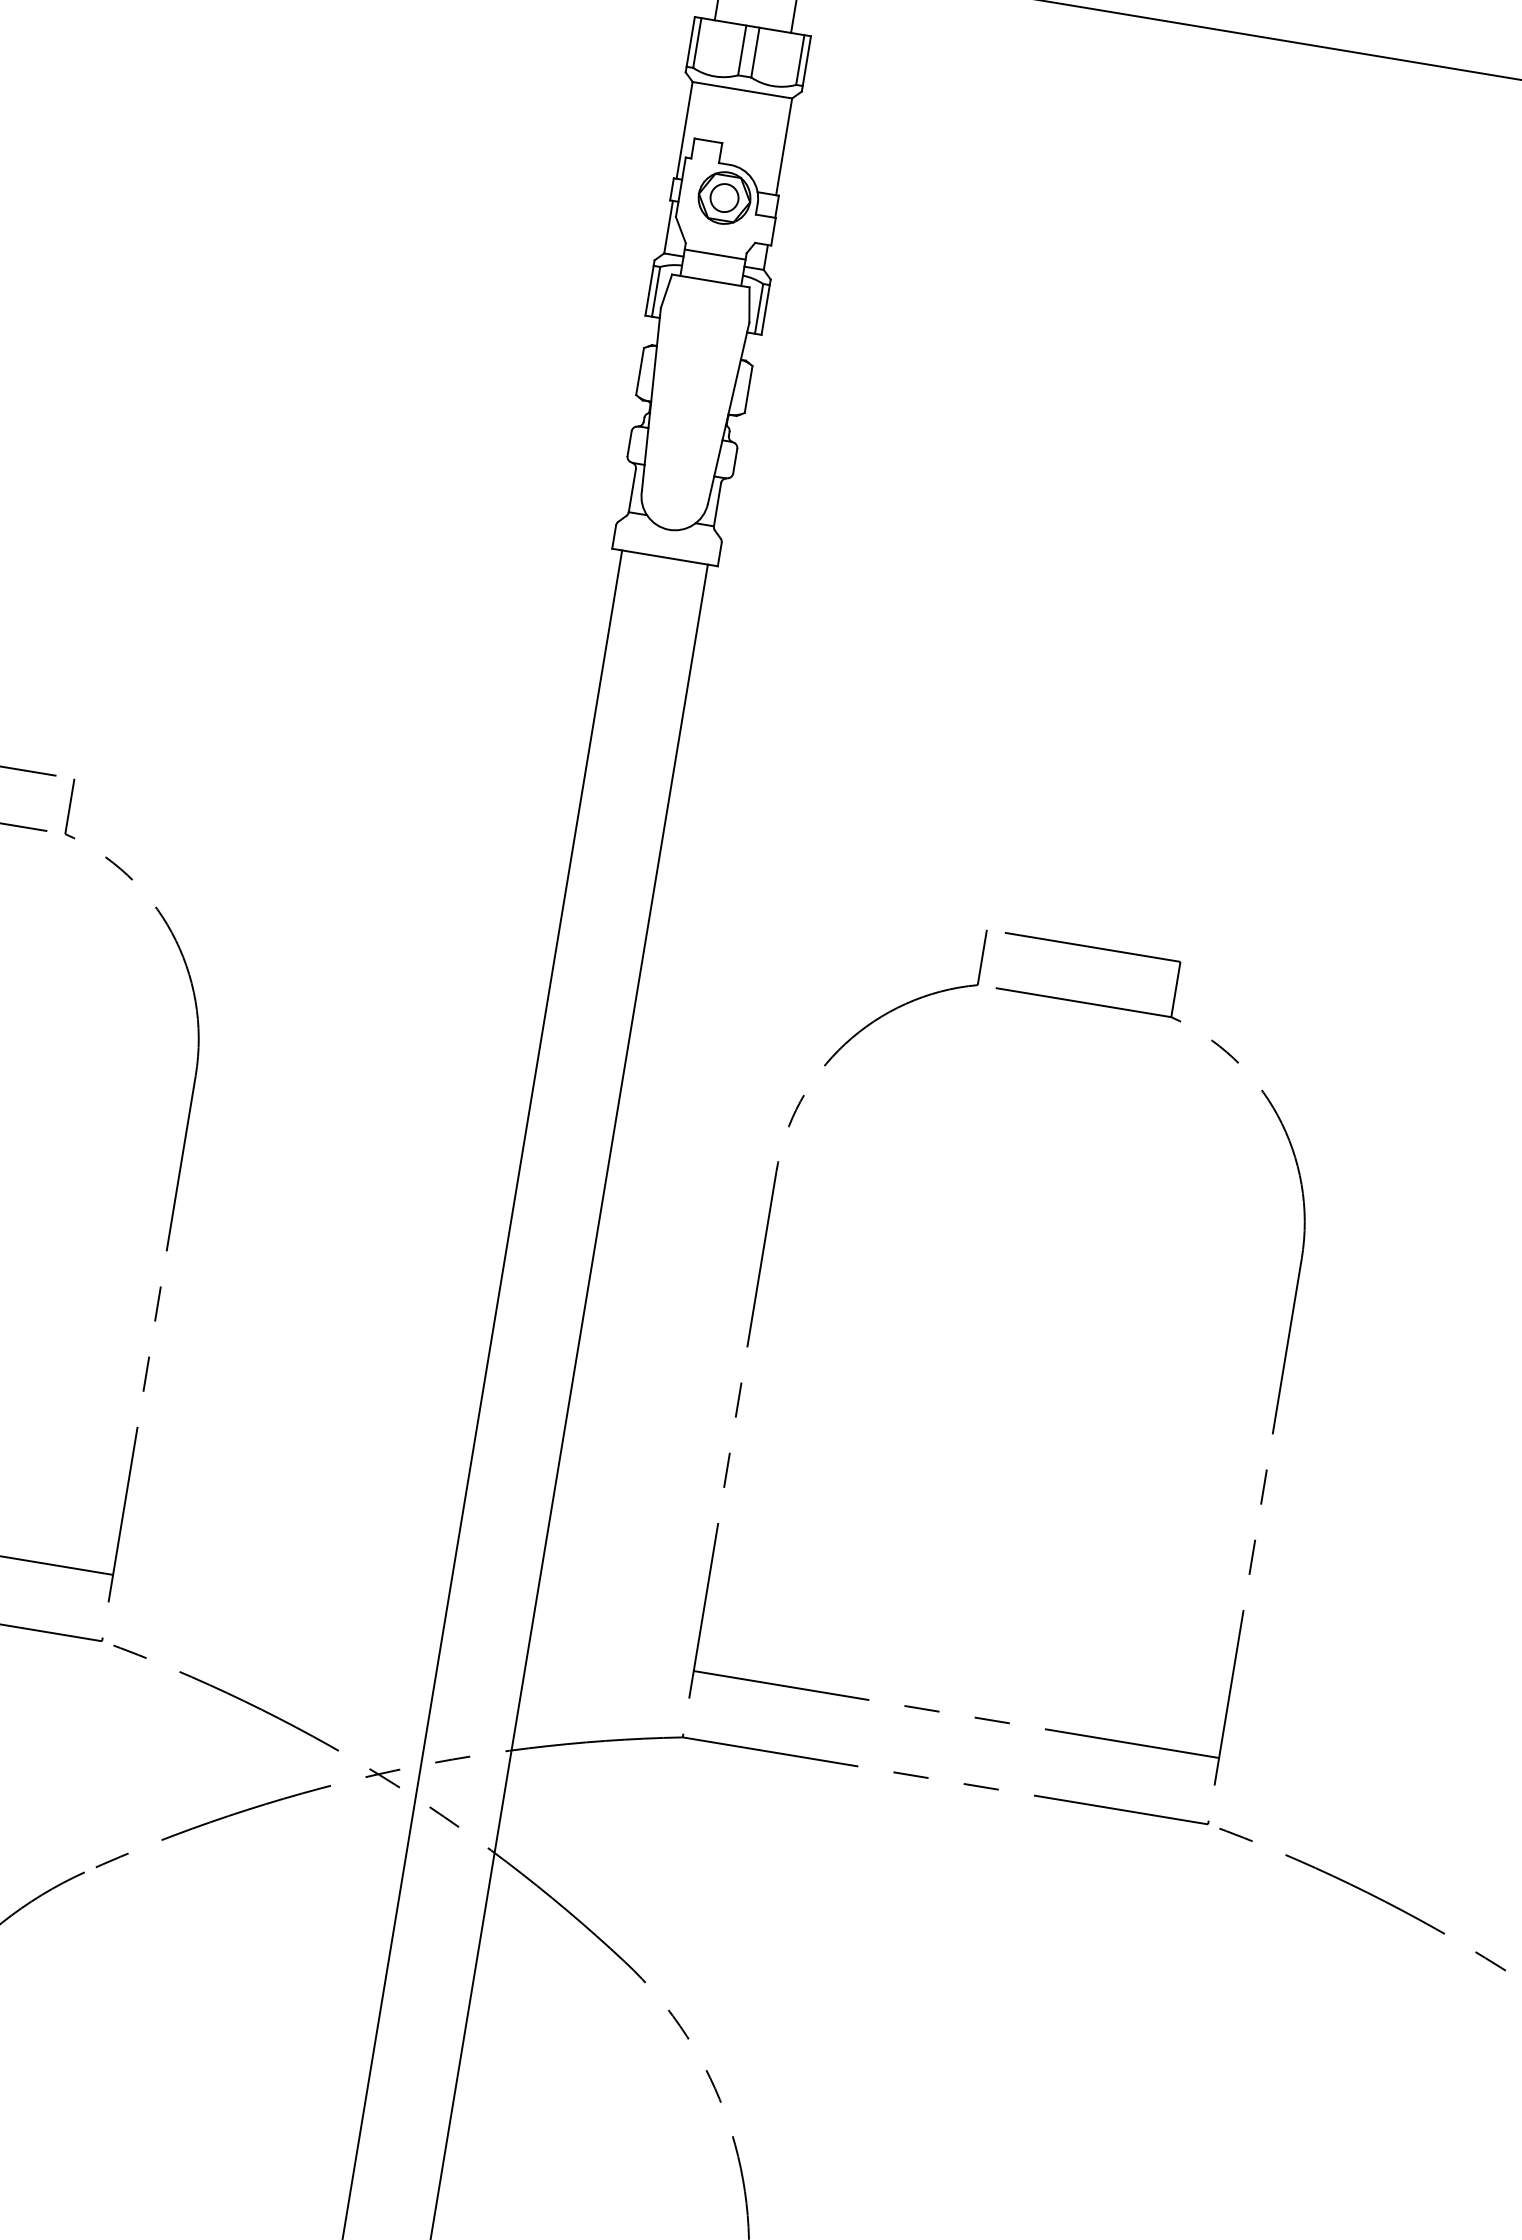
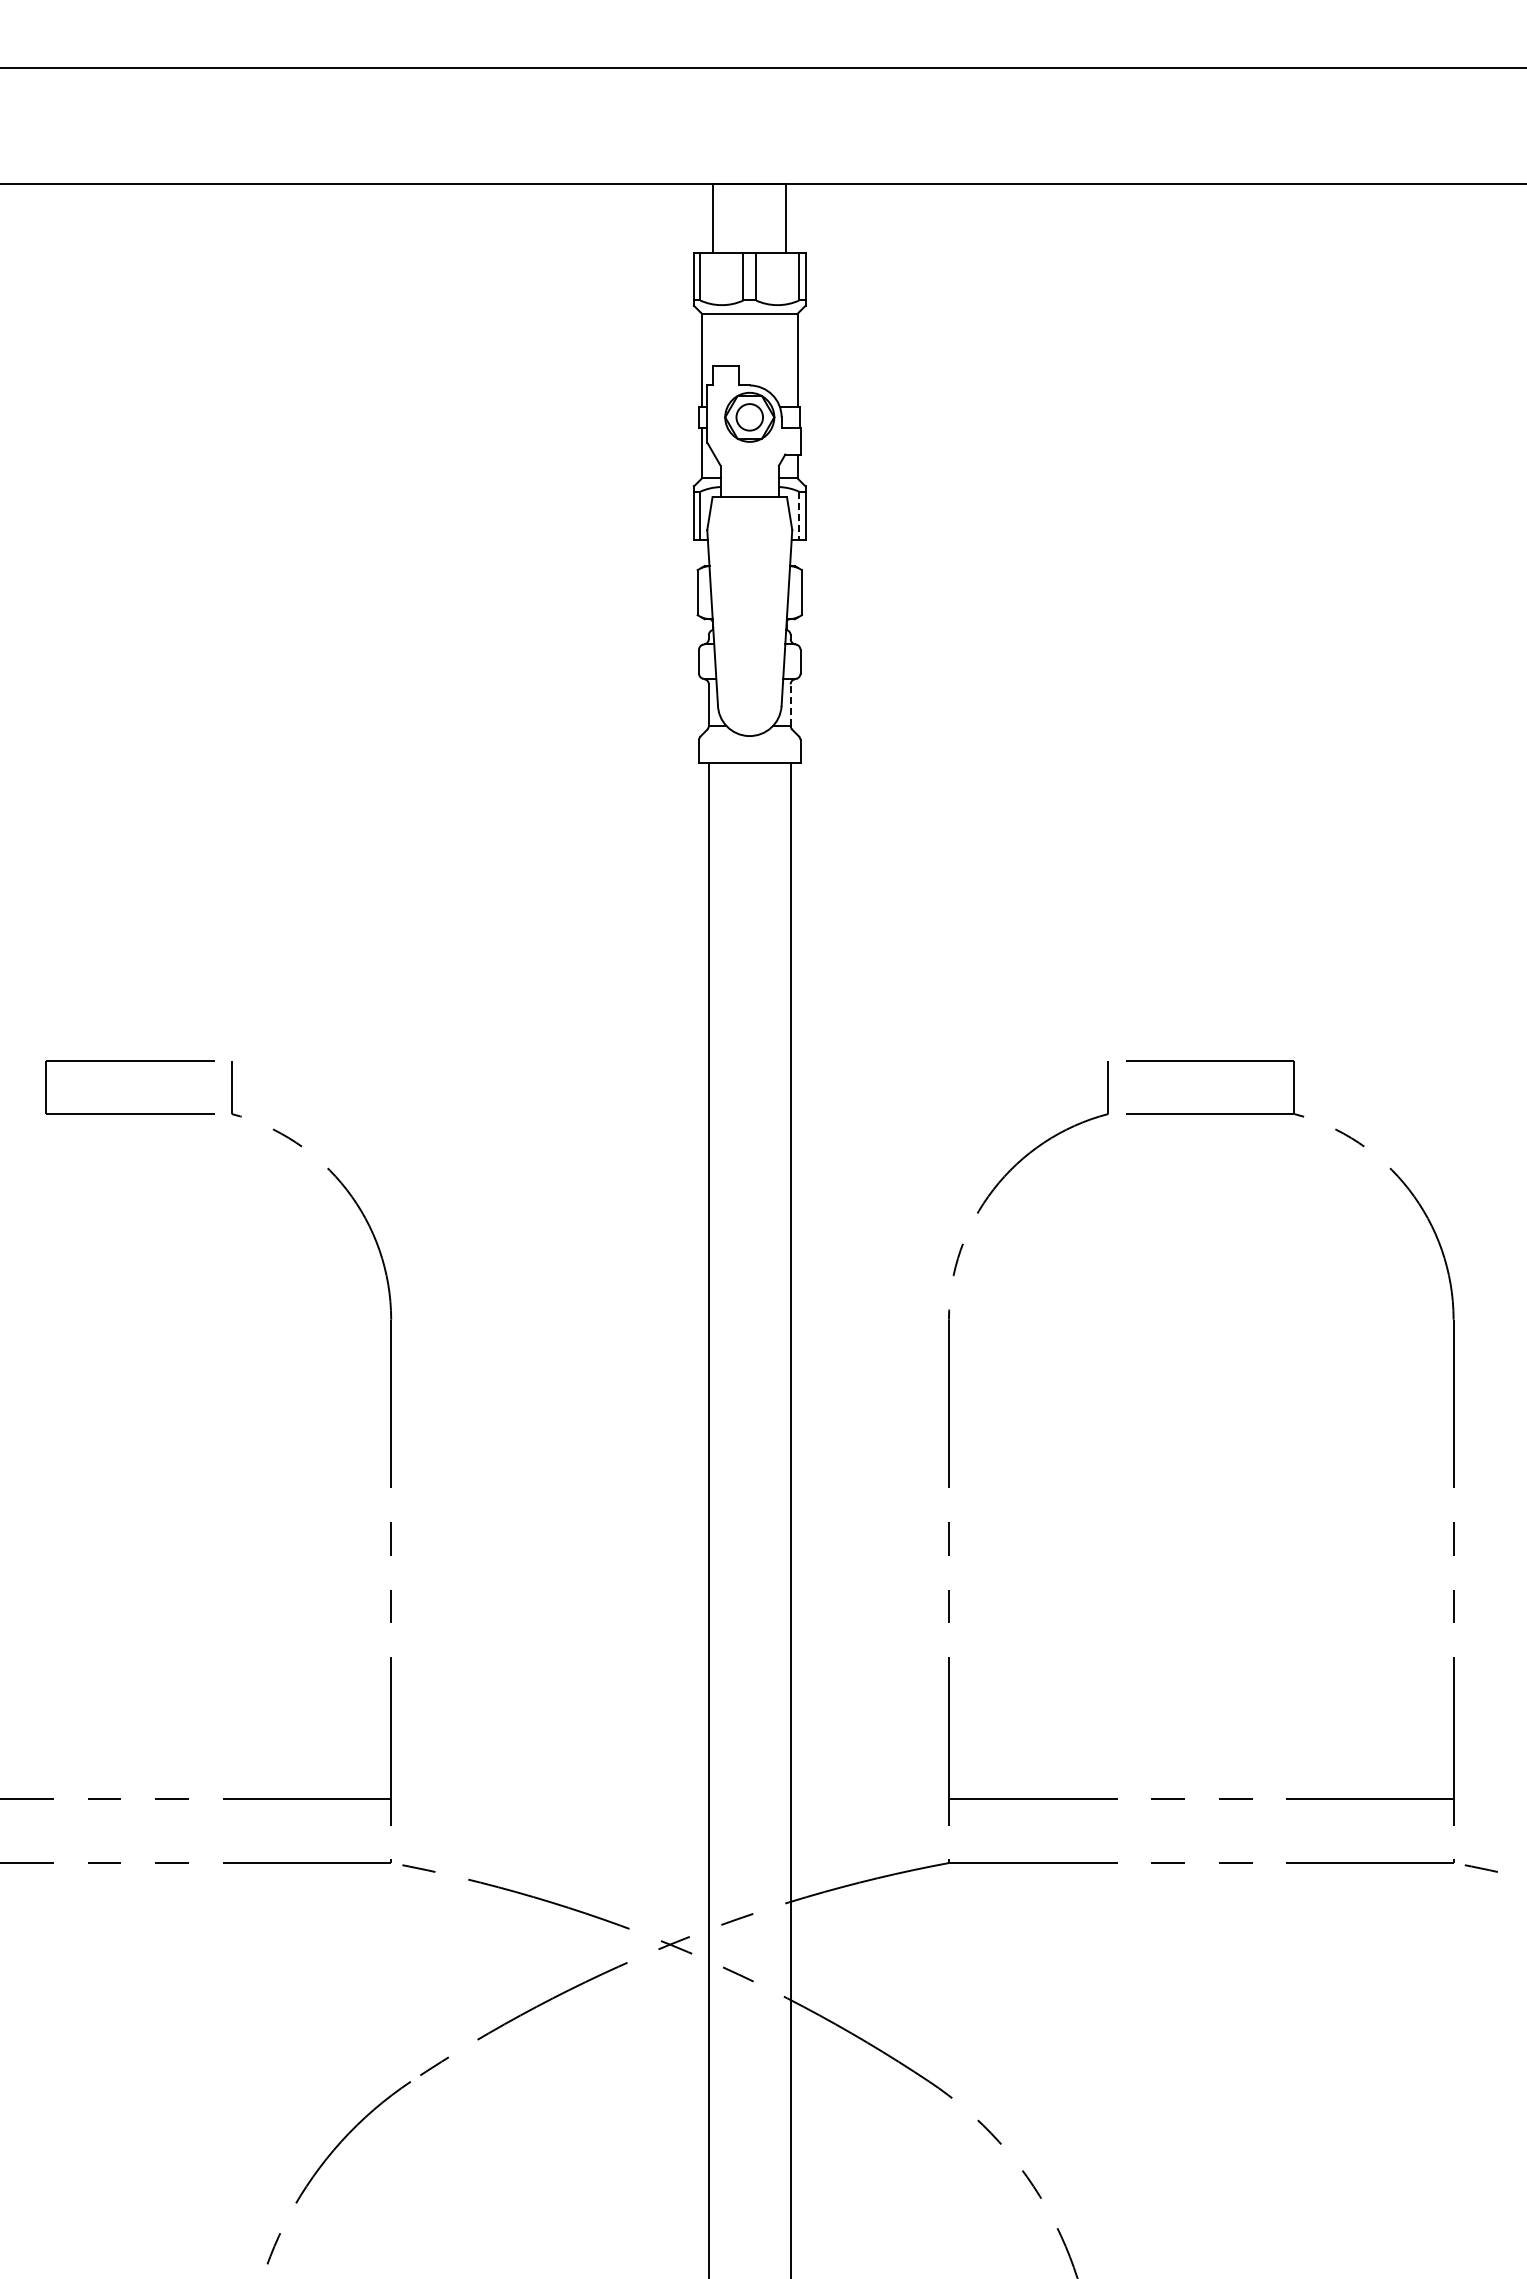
line: (714, 254) -> (749, 471), removed
line: (759, 308) -> (799, 515), solid -> dashed
line: (717, 505) -> (790, 705), solid -> dashed

